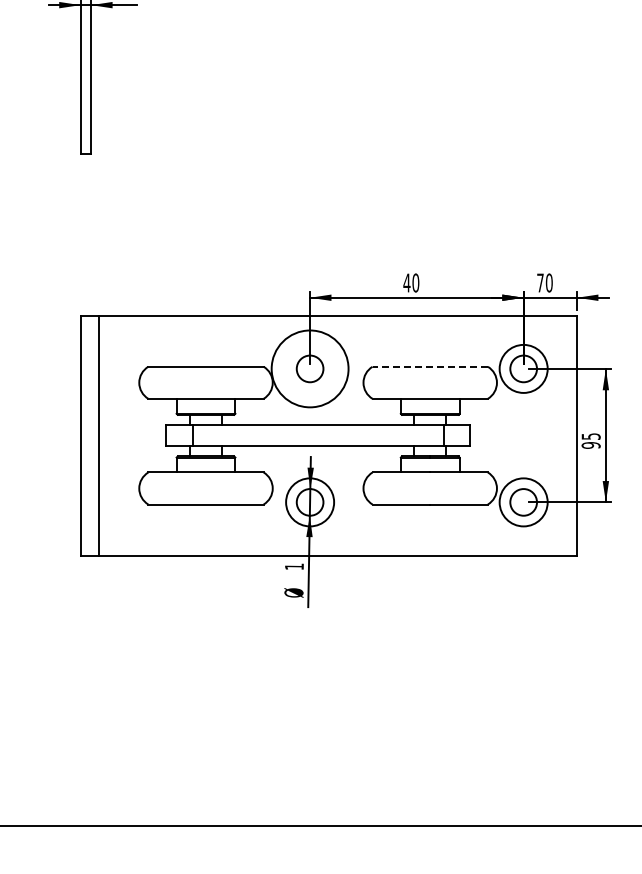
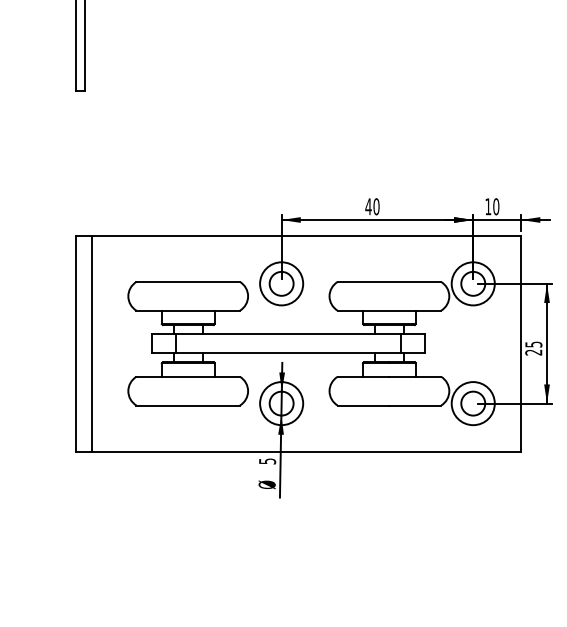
text: (540, 282) -> (488, 206), 70 -> 10
line: (430, 366) -> (389, 281), dashed -> solid
circle: (310, 368) -> (281, 283), size x0.62
text: (590, 445) -> (533, 352), 95 -> 25
text: (294, 566) -> (267, 461), 1 -> 5

